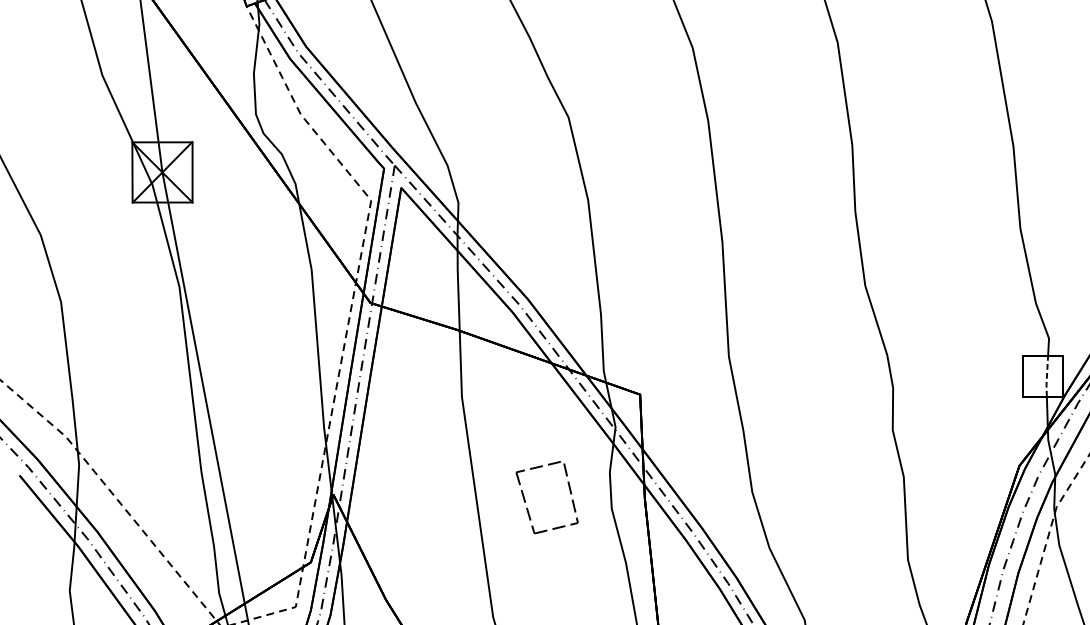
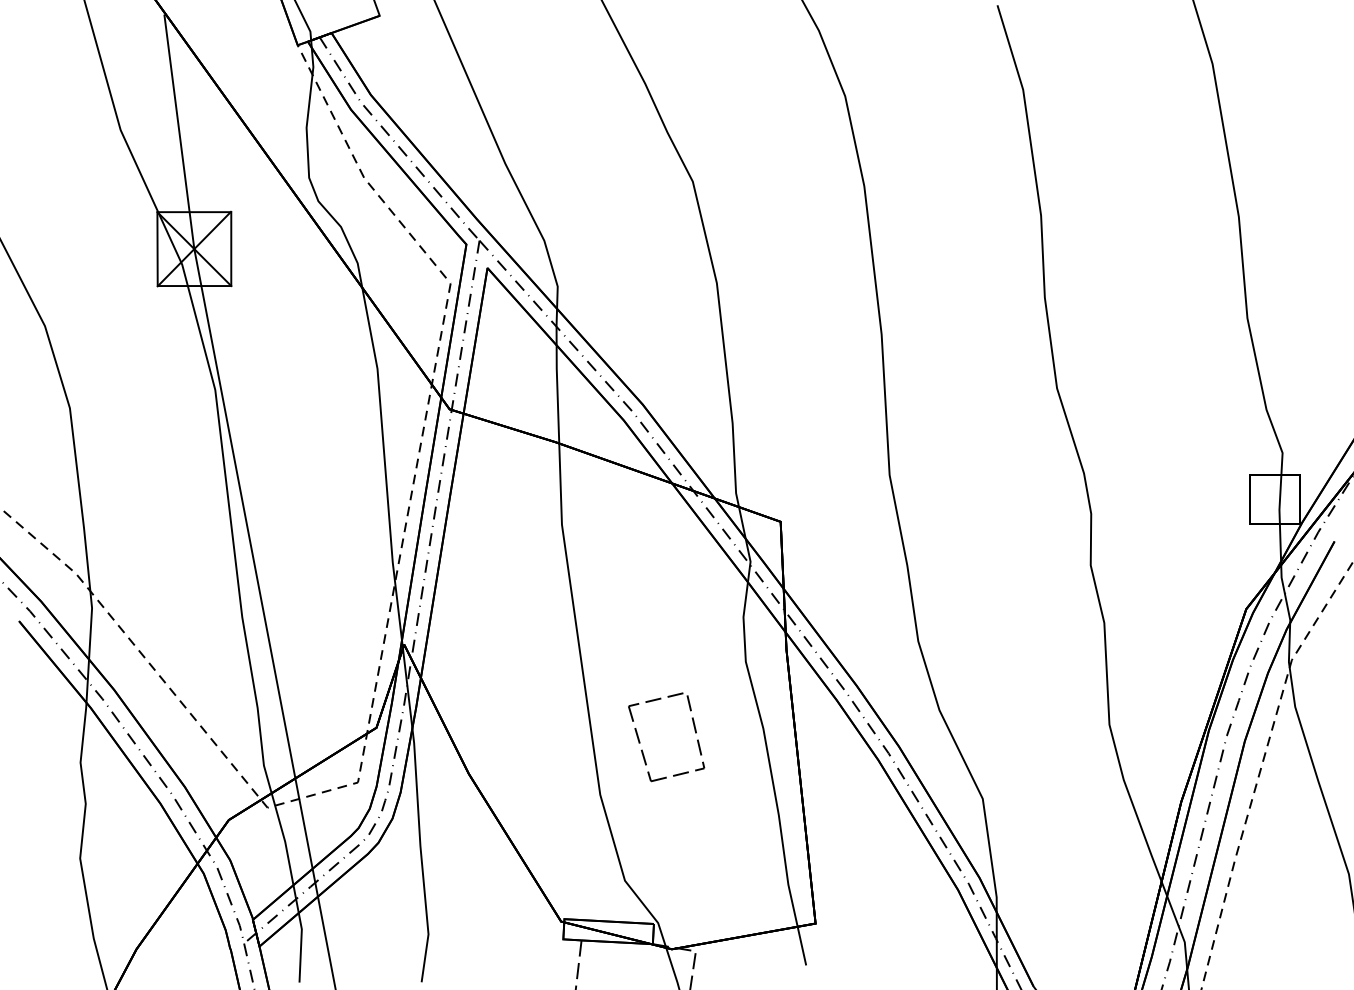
line: (1047, 376) -> (1280, 499), dashed -> solid
part: (525, 501) -> (640, 741), moved

